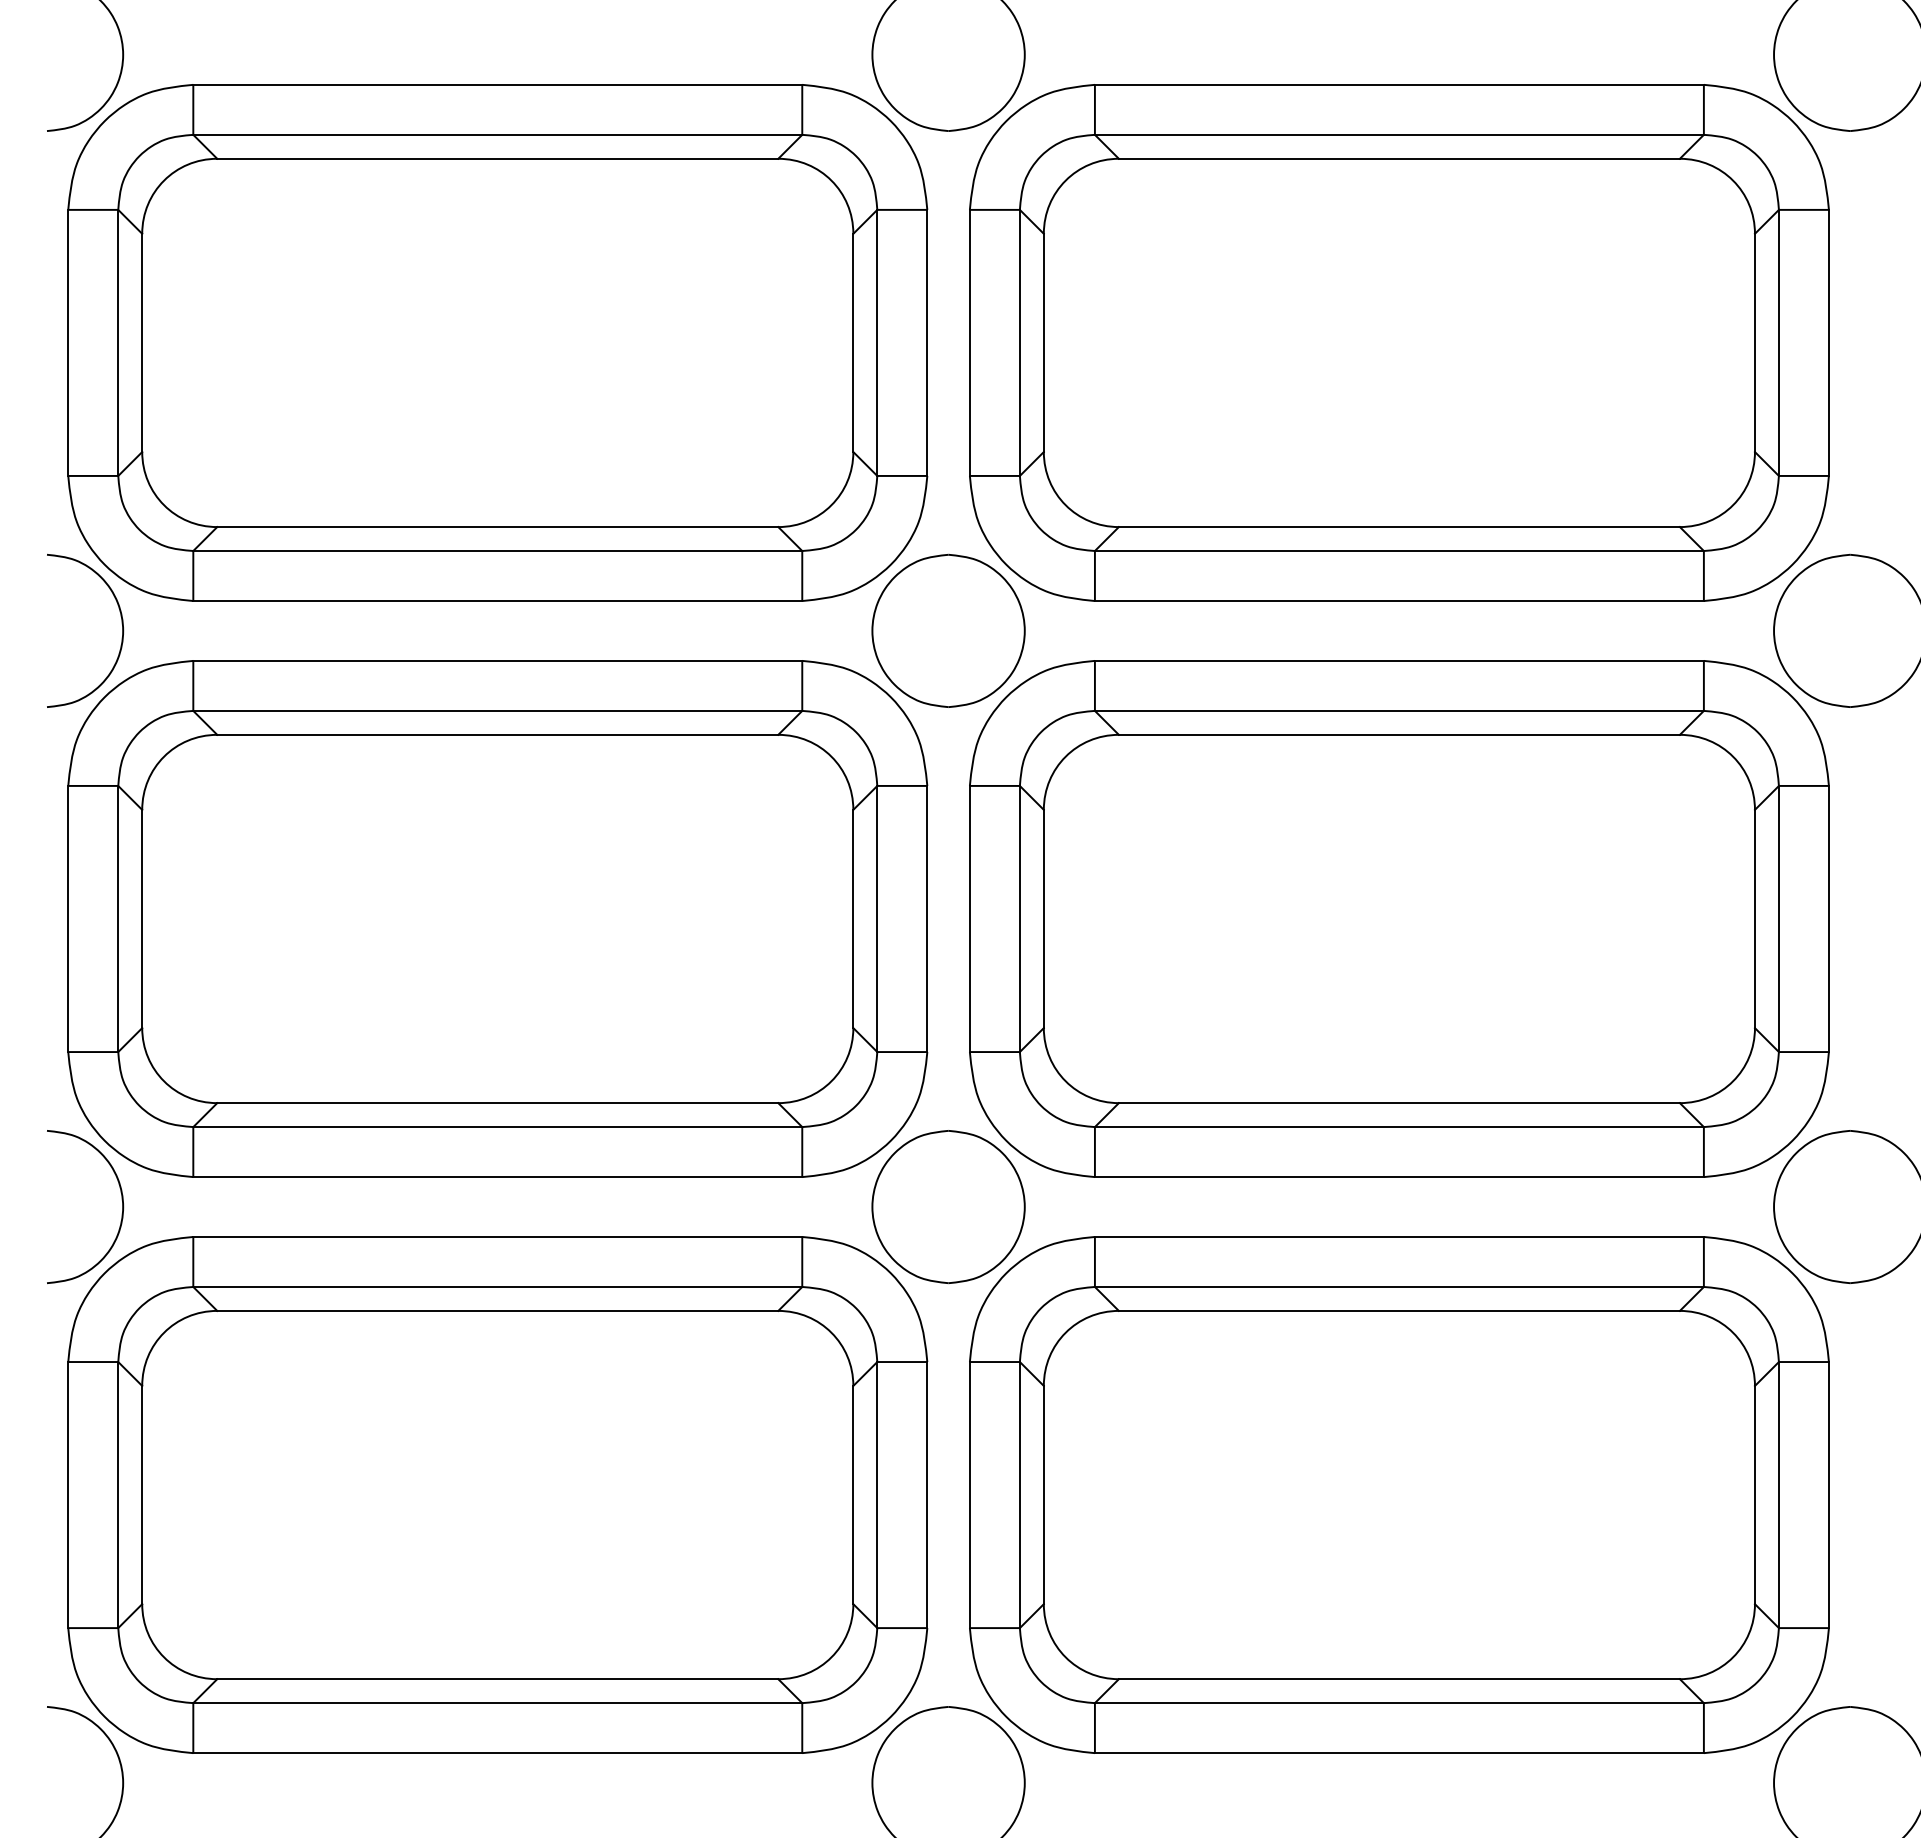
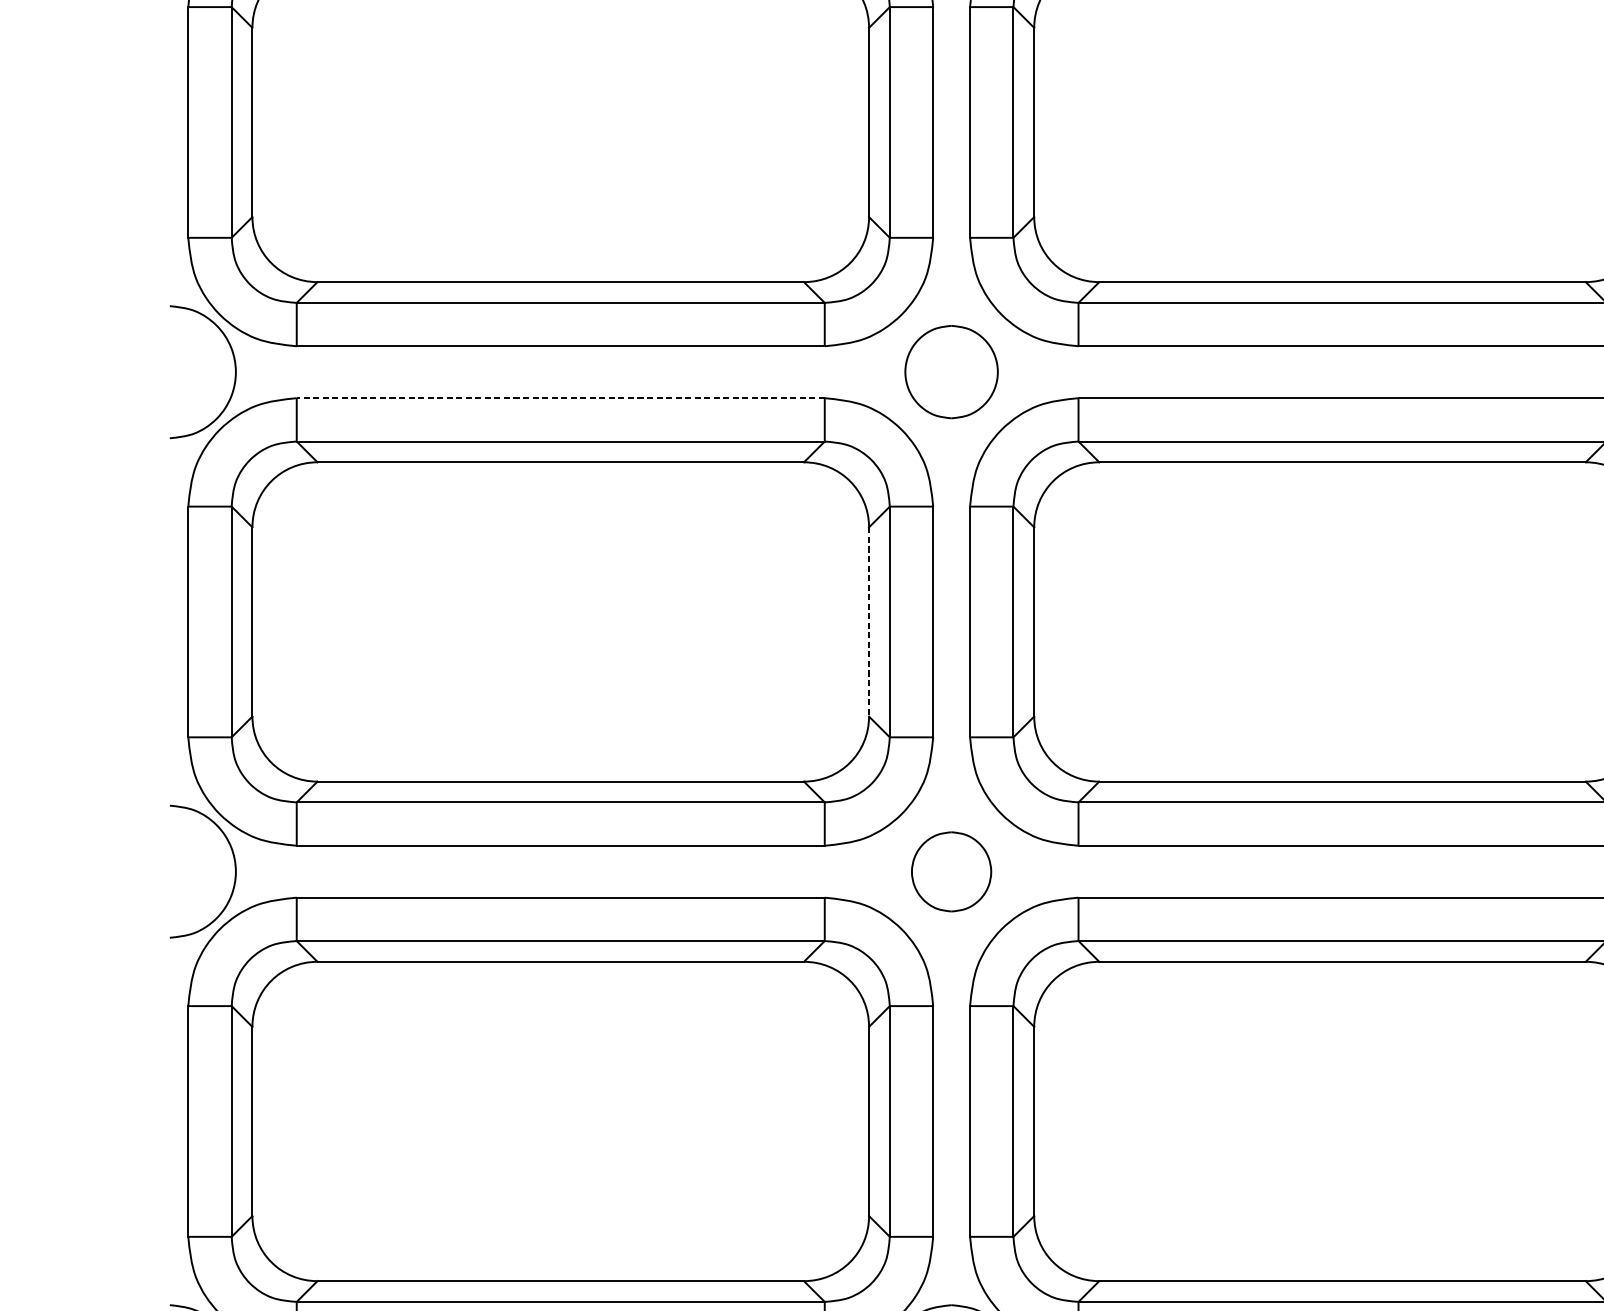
part: (948, 630) -> (951, 371), size x0.7
line: (497, 660) -> (560, 397), solid -> dashed
line: (853, 919) -> (869, 622), solid -> dashed
part: (948, 1207) -> (951, 872), size x0.6

